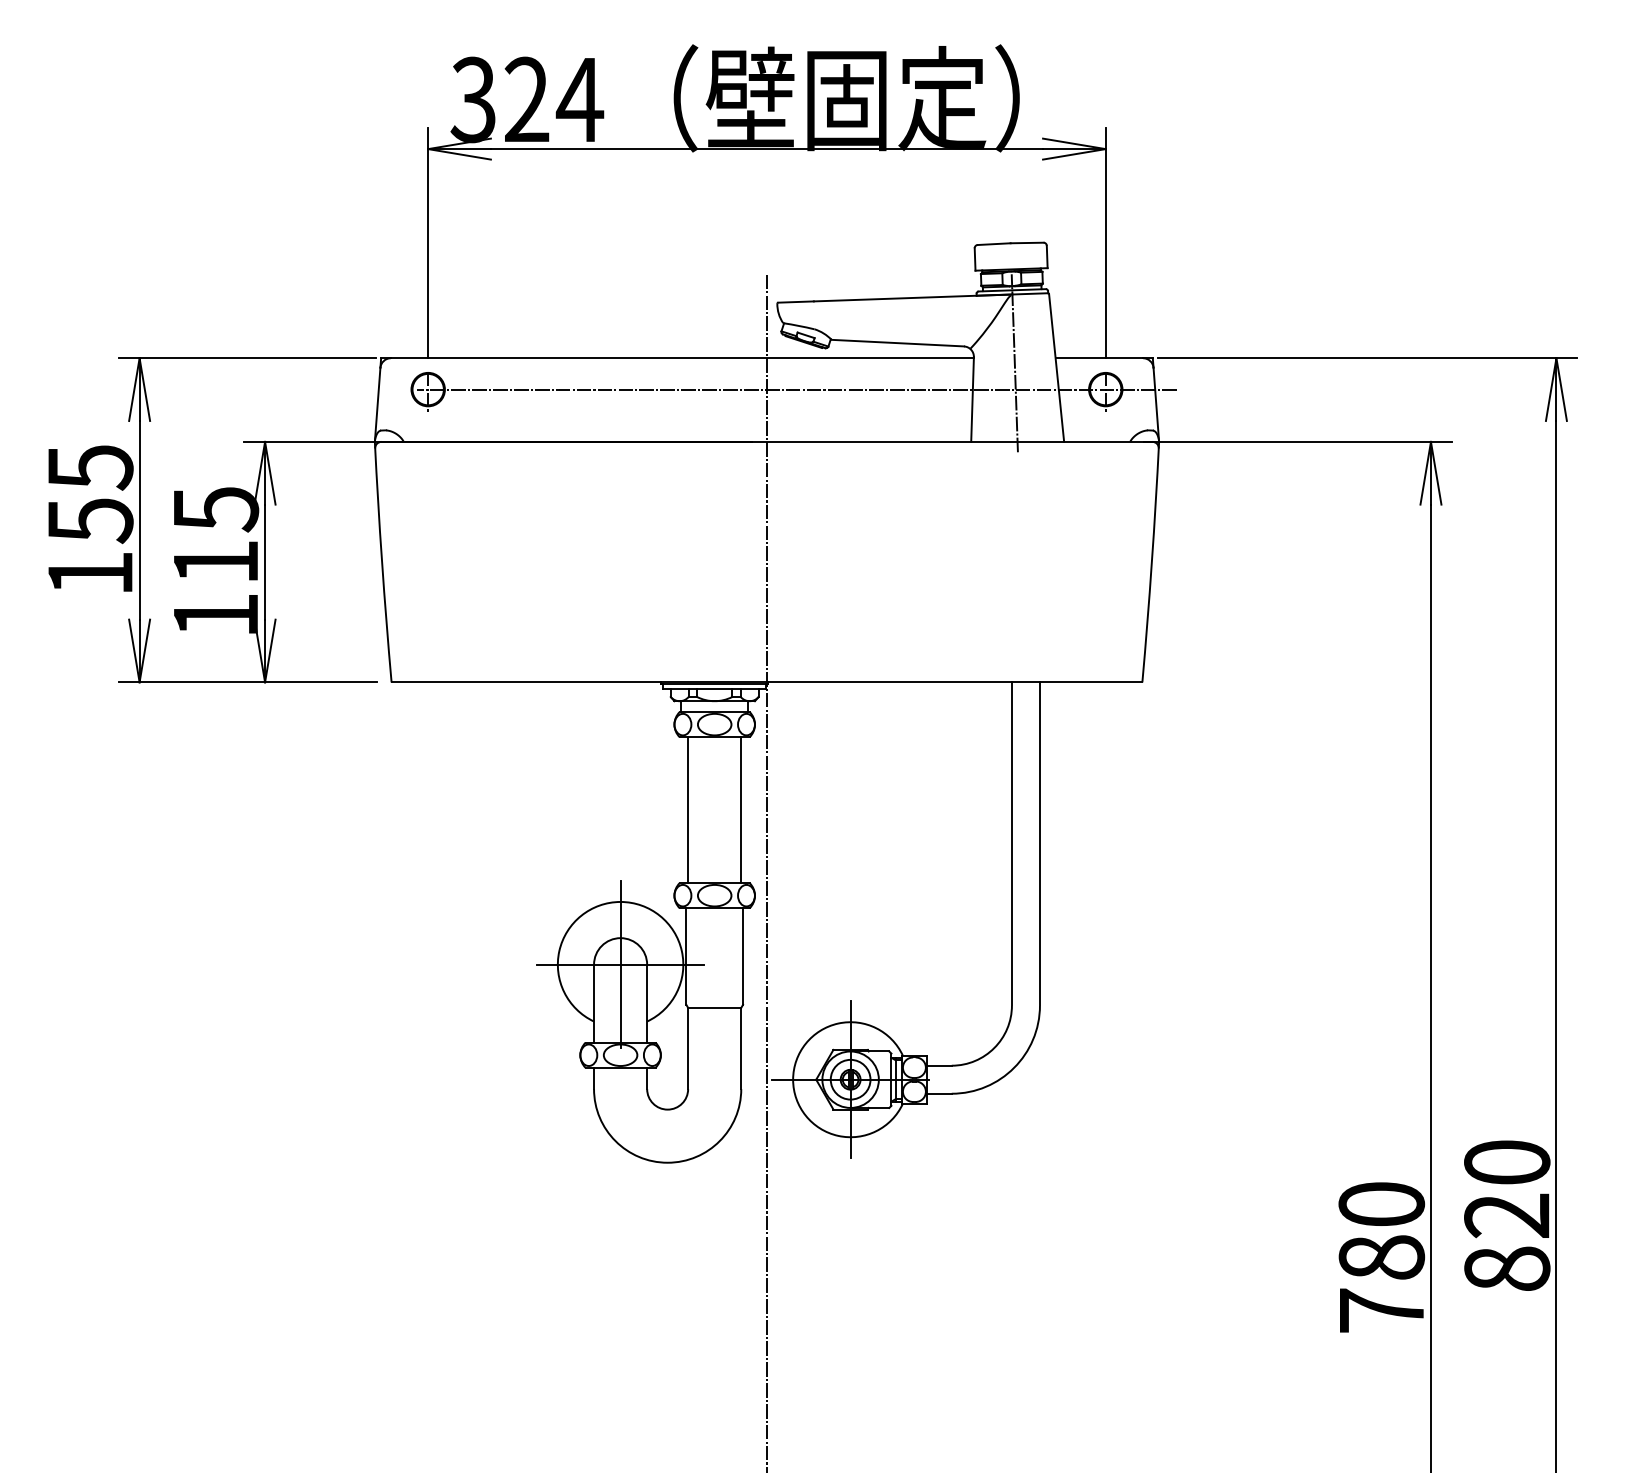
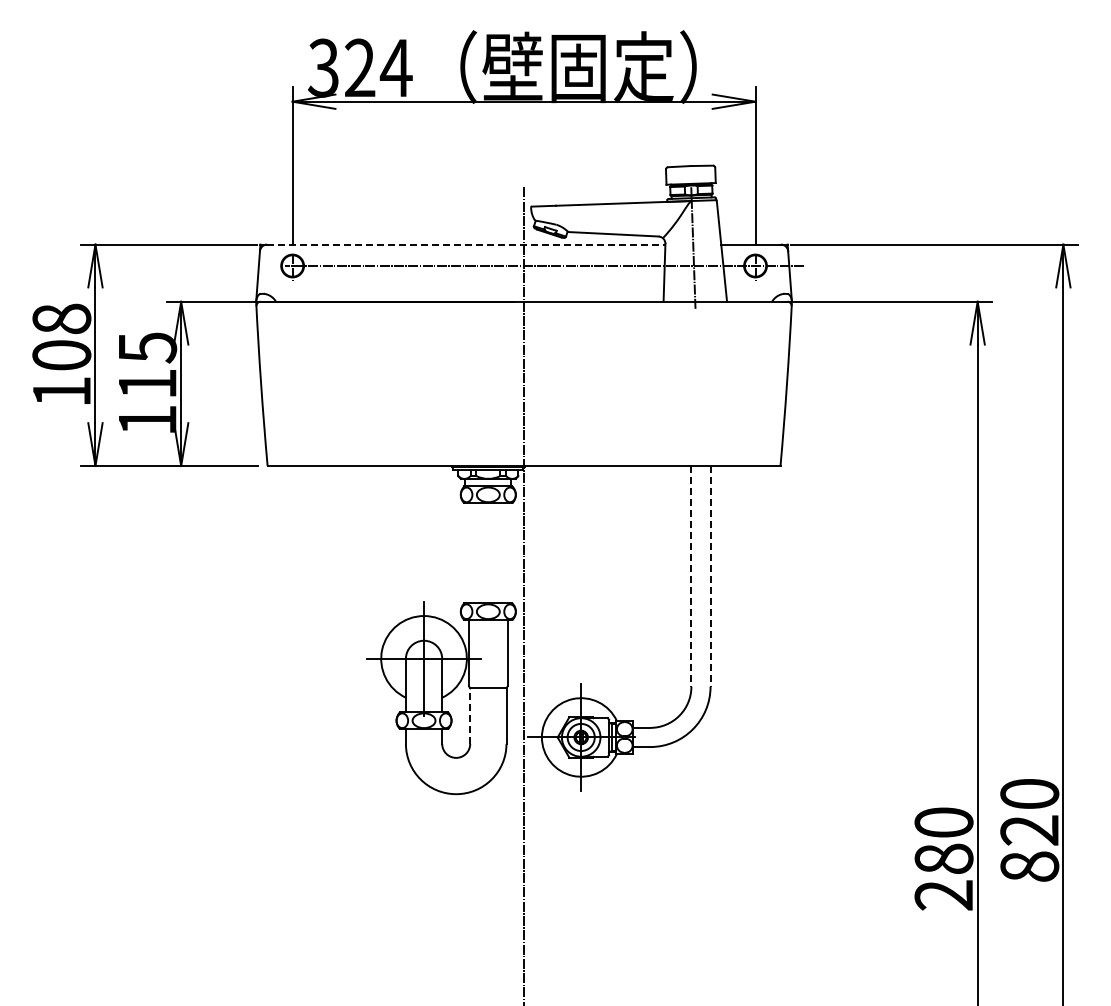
line: (682, 358) -> (466, 244), solid -> dashed
text: (89, 494) -> (61, 337), 155 -> 108
line: (688, 810) -> (470, 553), removed
line: (741, 810) -> (506, 553), removed
line: (1012, 844) -> (691, 576), solid -> dashed
line: (1039, 844) -> (710, 576), solid -> dashed
line: (688, 1049) -> (470, 716), solid -> dashed
text: (1380, 1311) -> (943, 895), 780 -> 280

